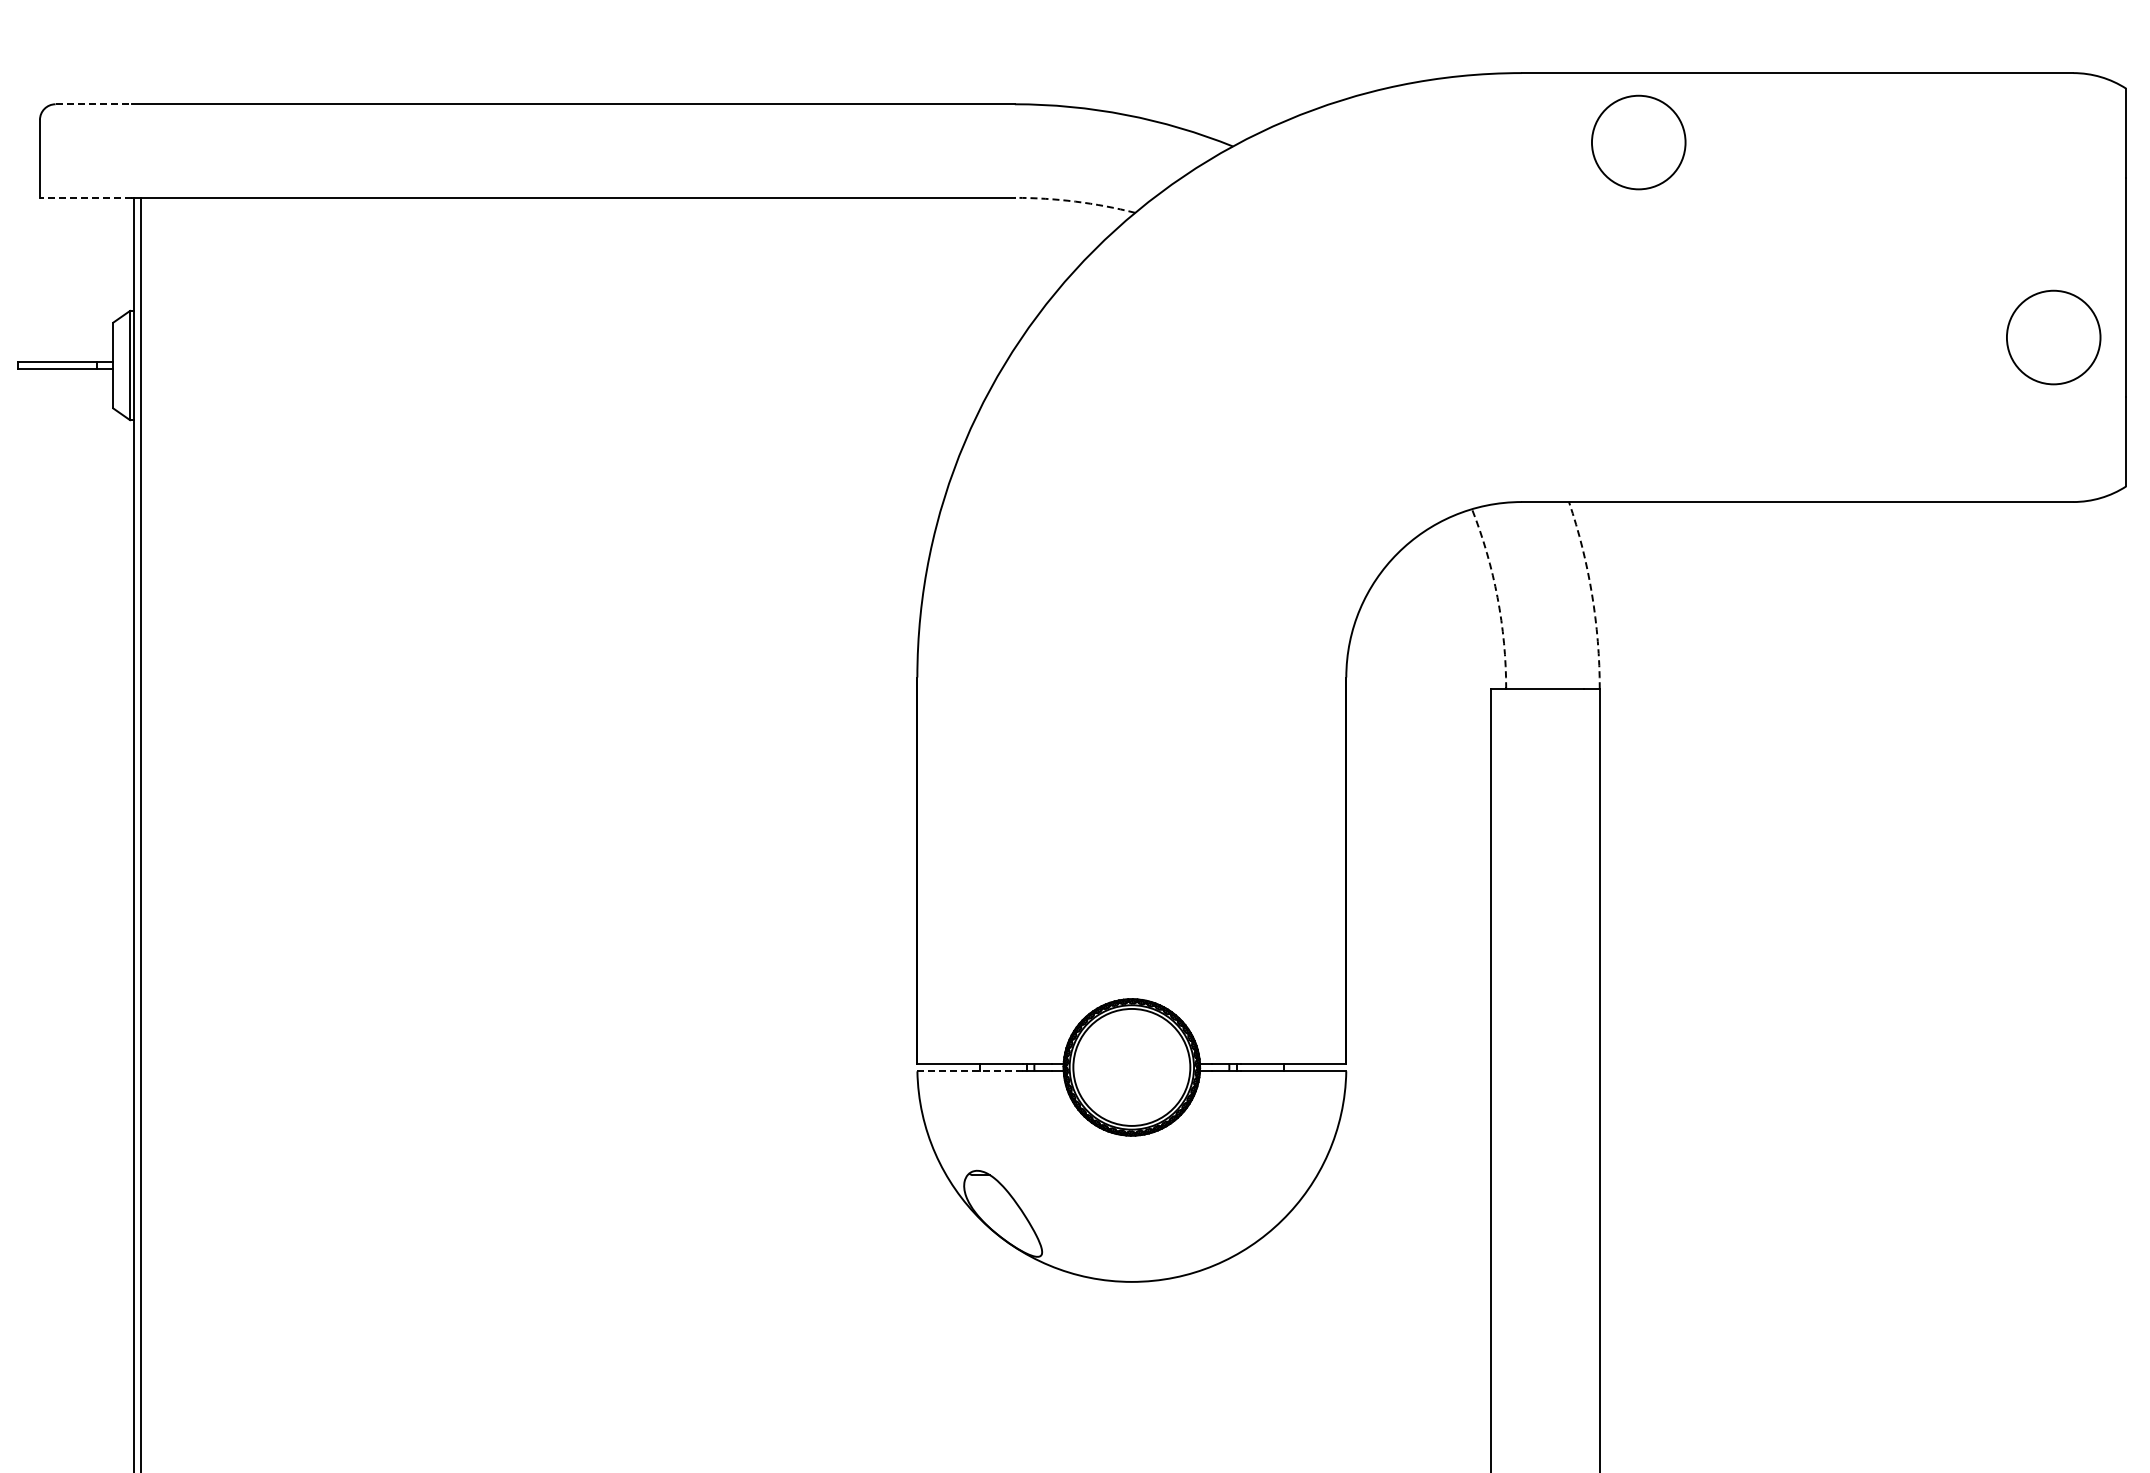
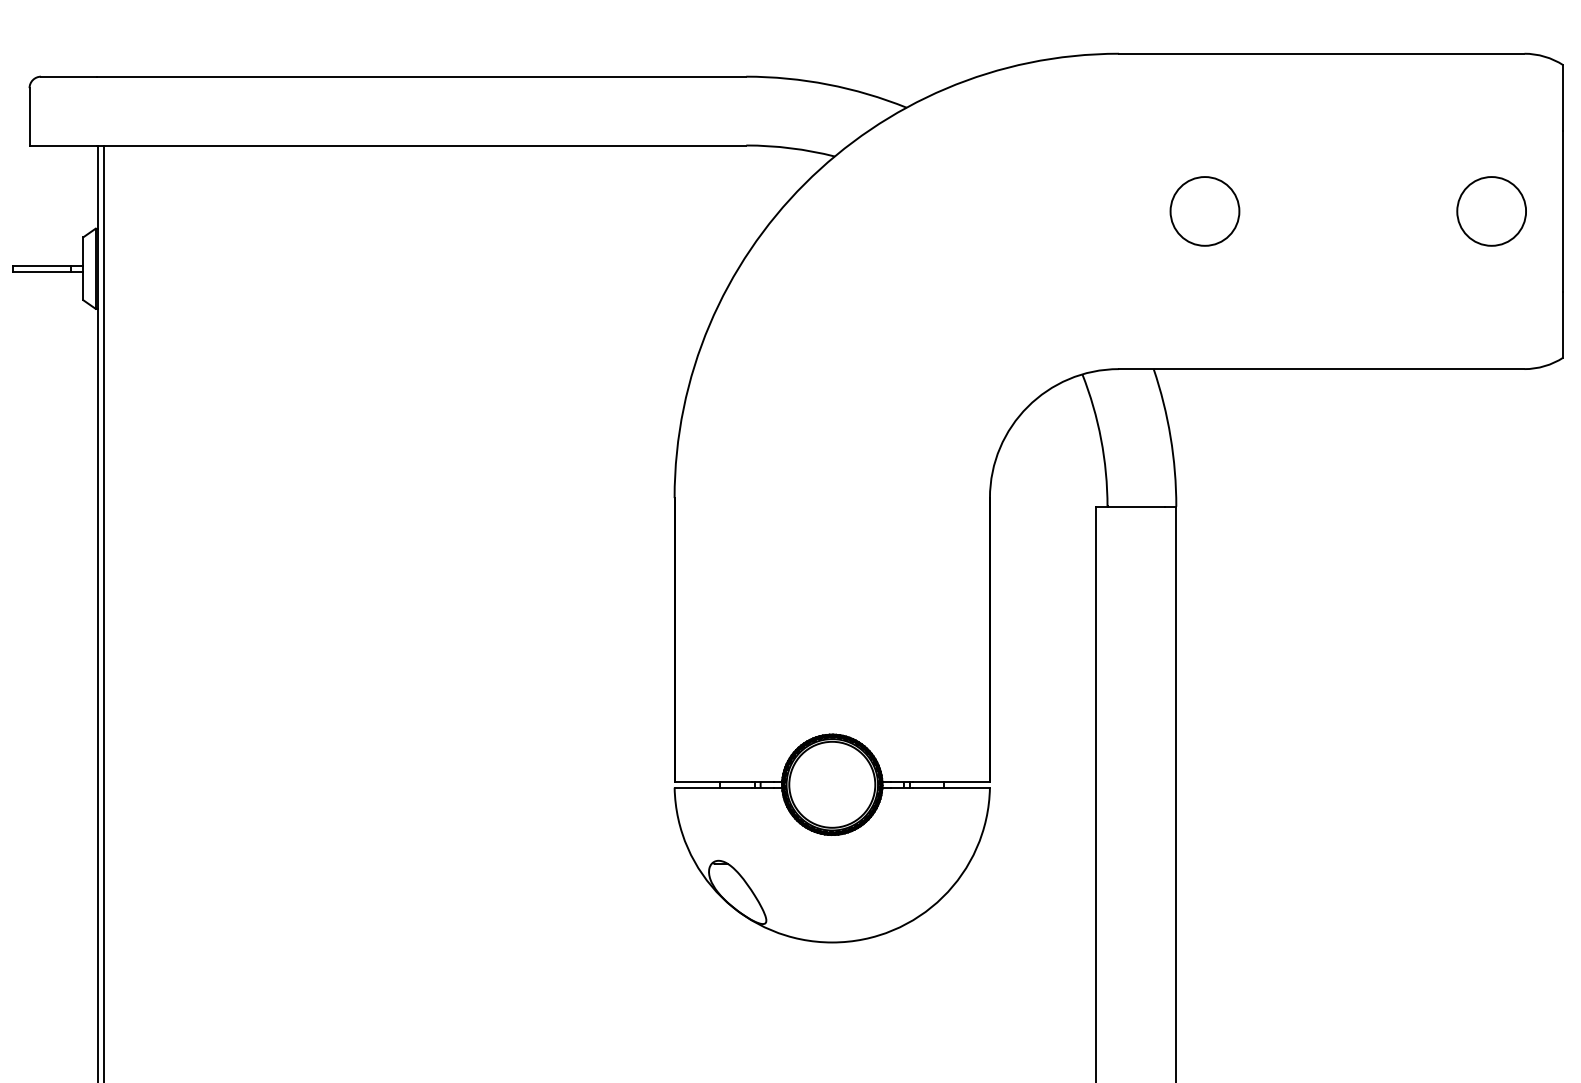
line: (94, 104) -> (69, 76), dashed -> solid
circle: (1638, 142) -> (1204, 211), moved
line: (85, 197) -> (63, 145), dashed -> solid
arc: (1075, 201) -> (790, 148), dashed -> solid
circle: (2053, 337) -> (1491, 211), moved
arc: (1592, 594) -> (1170, 437), dashed -> solid
arc: (1497, 597) -> (1101, 439), dashed -> solid
line: (970, 1071) -> (713, 787), dashed -> solid

